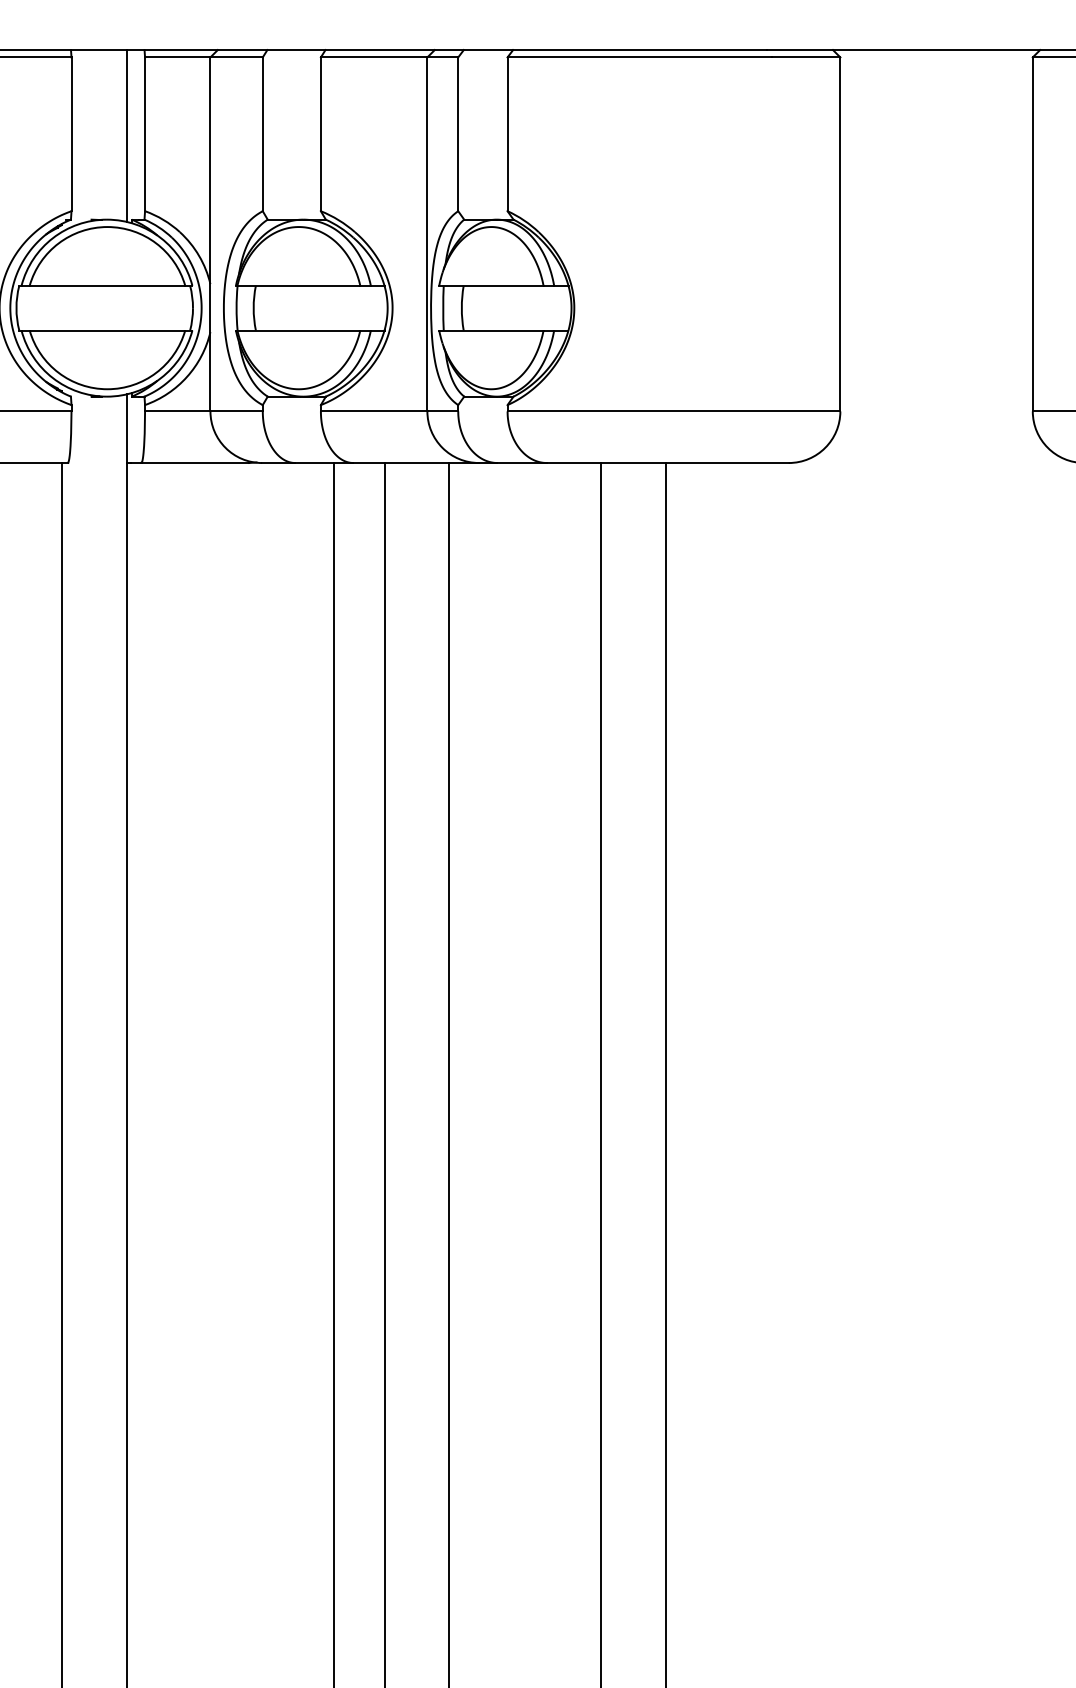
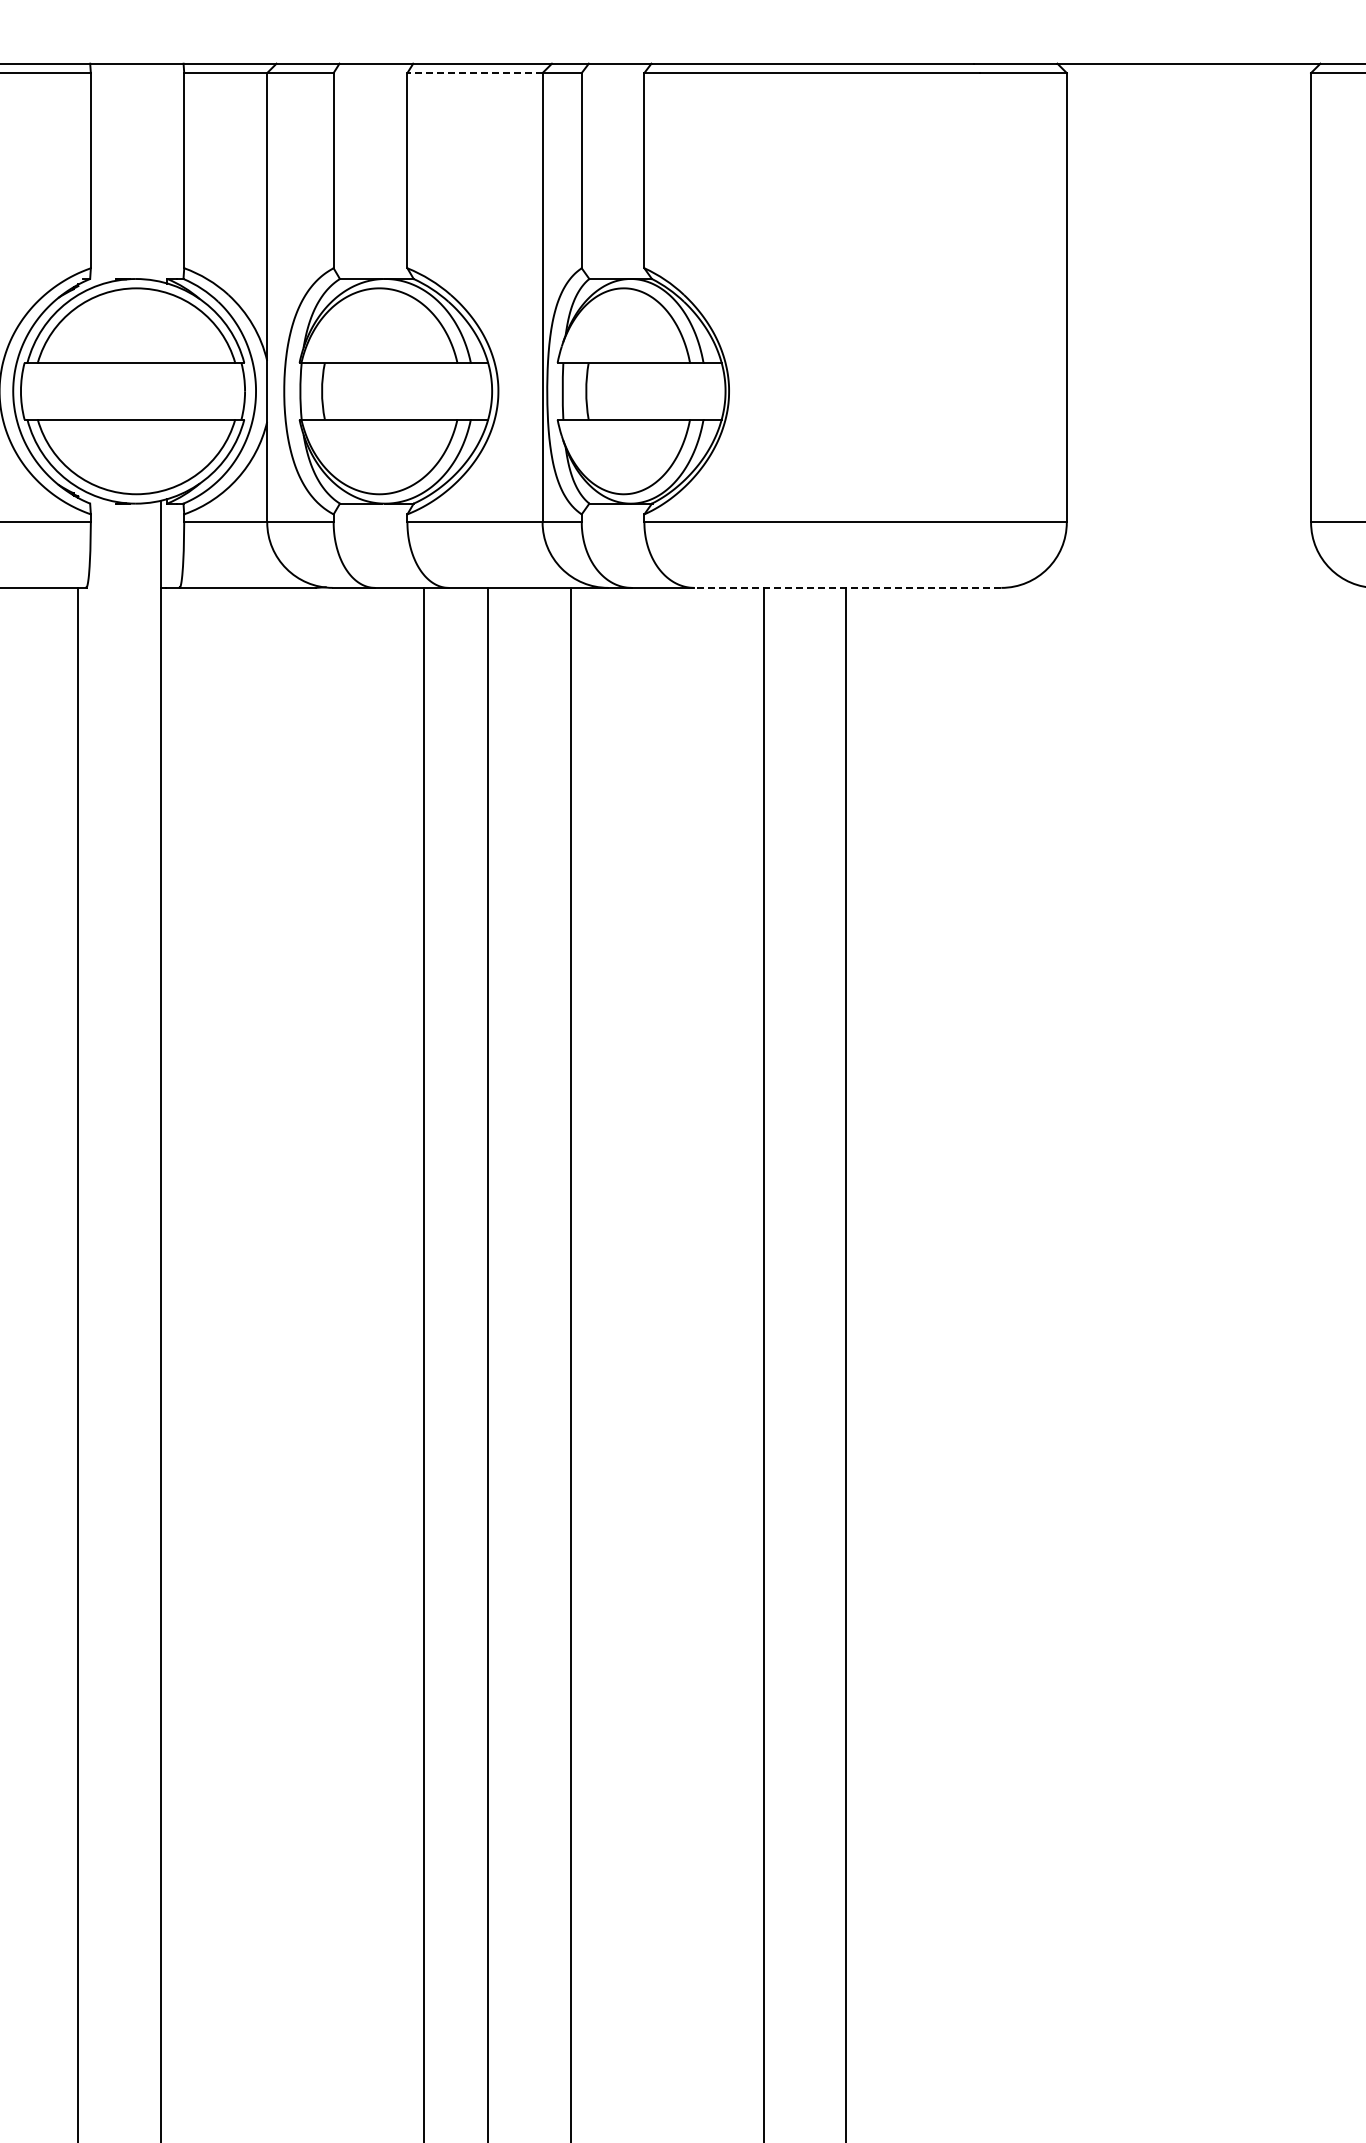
line: (374, 57) -> (475, 73), solid -> dashed
line: (126, 135) -> (160, 172), removed
line: (667, 462) -> (847, 587), solid -> dashed

